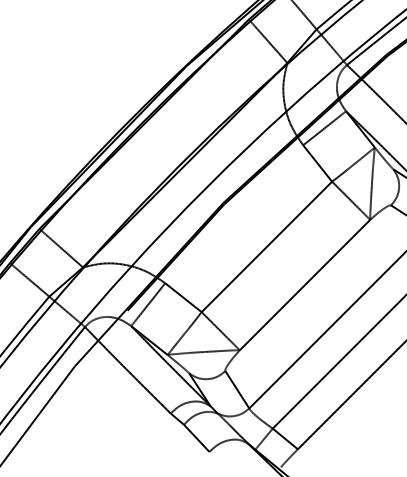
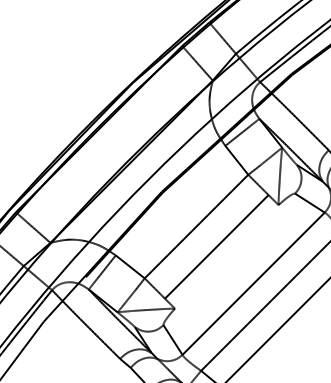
line: (304, 284) -> (216, 246), moved

